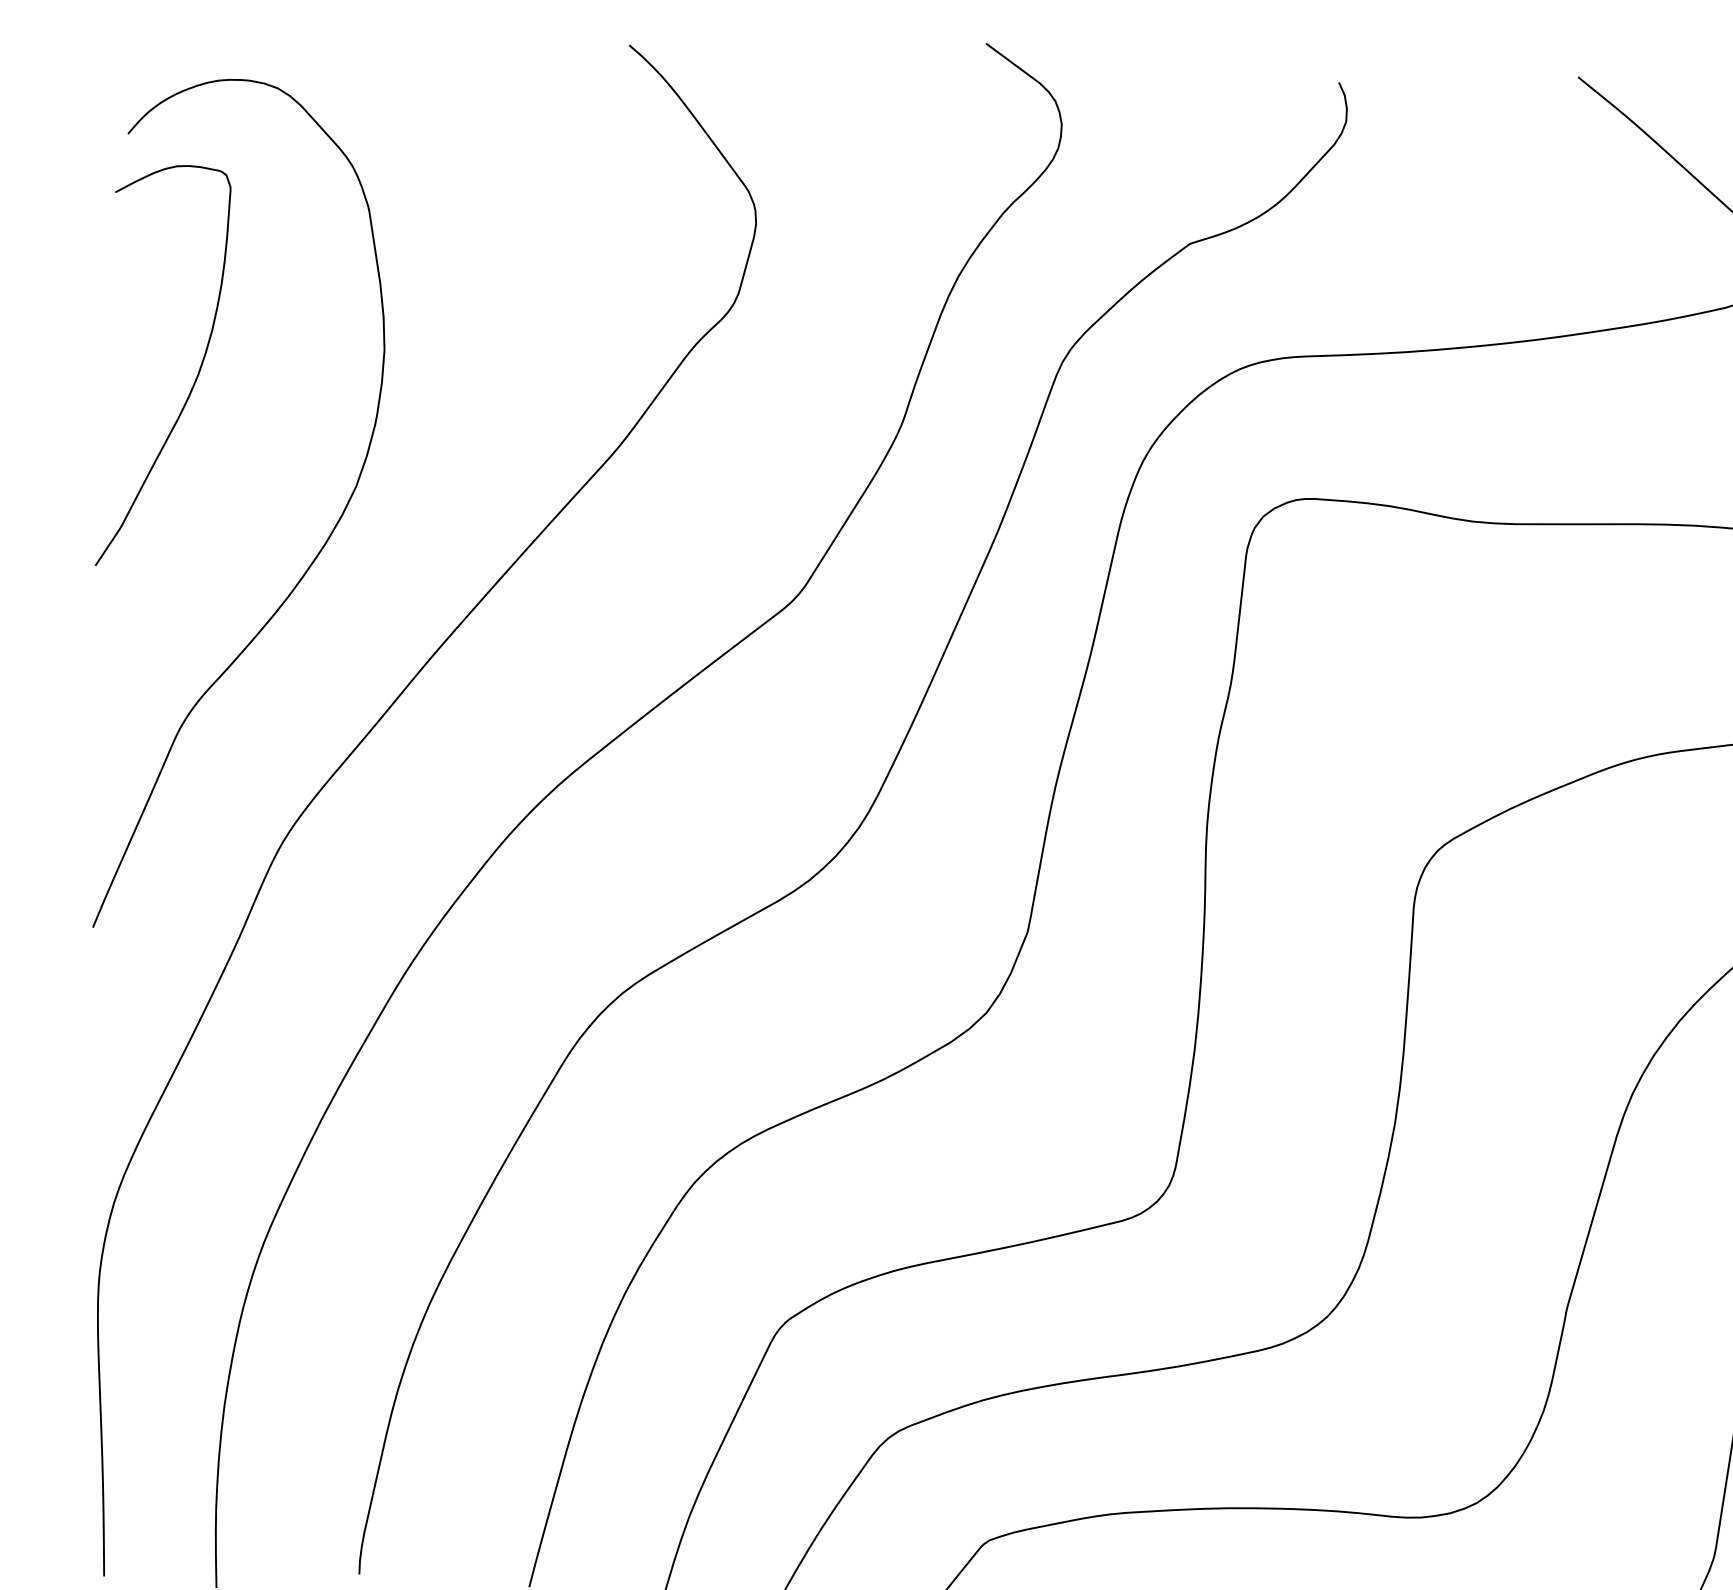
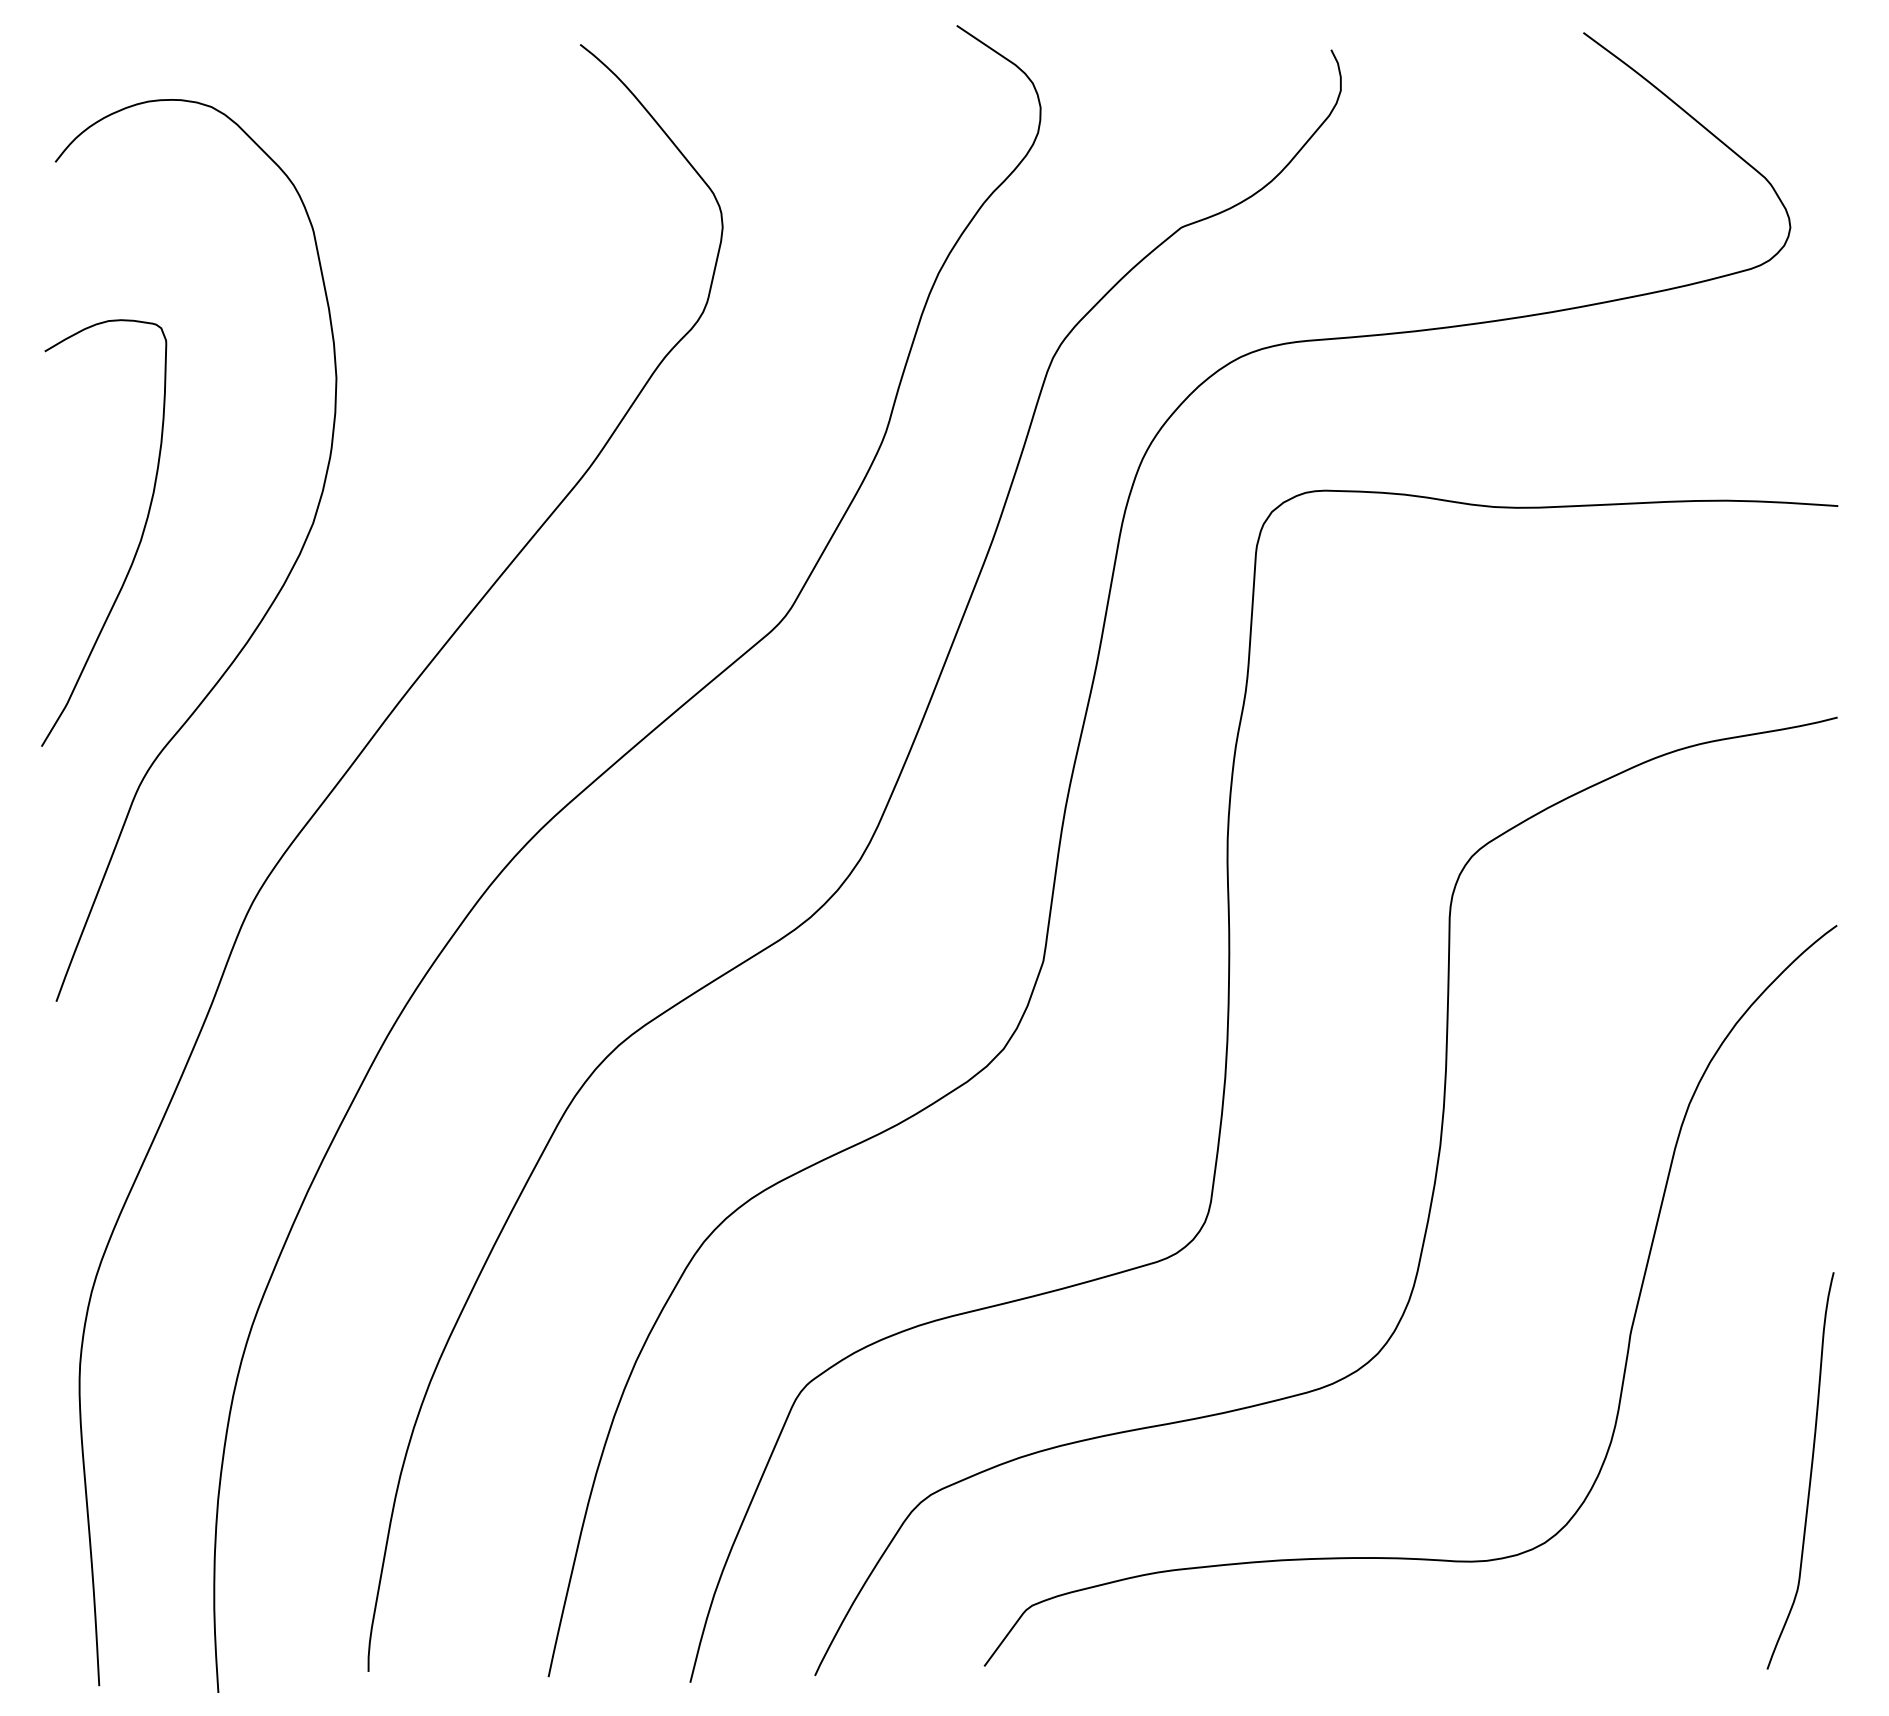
curve: (195, 377) -> (138, 543), moved

